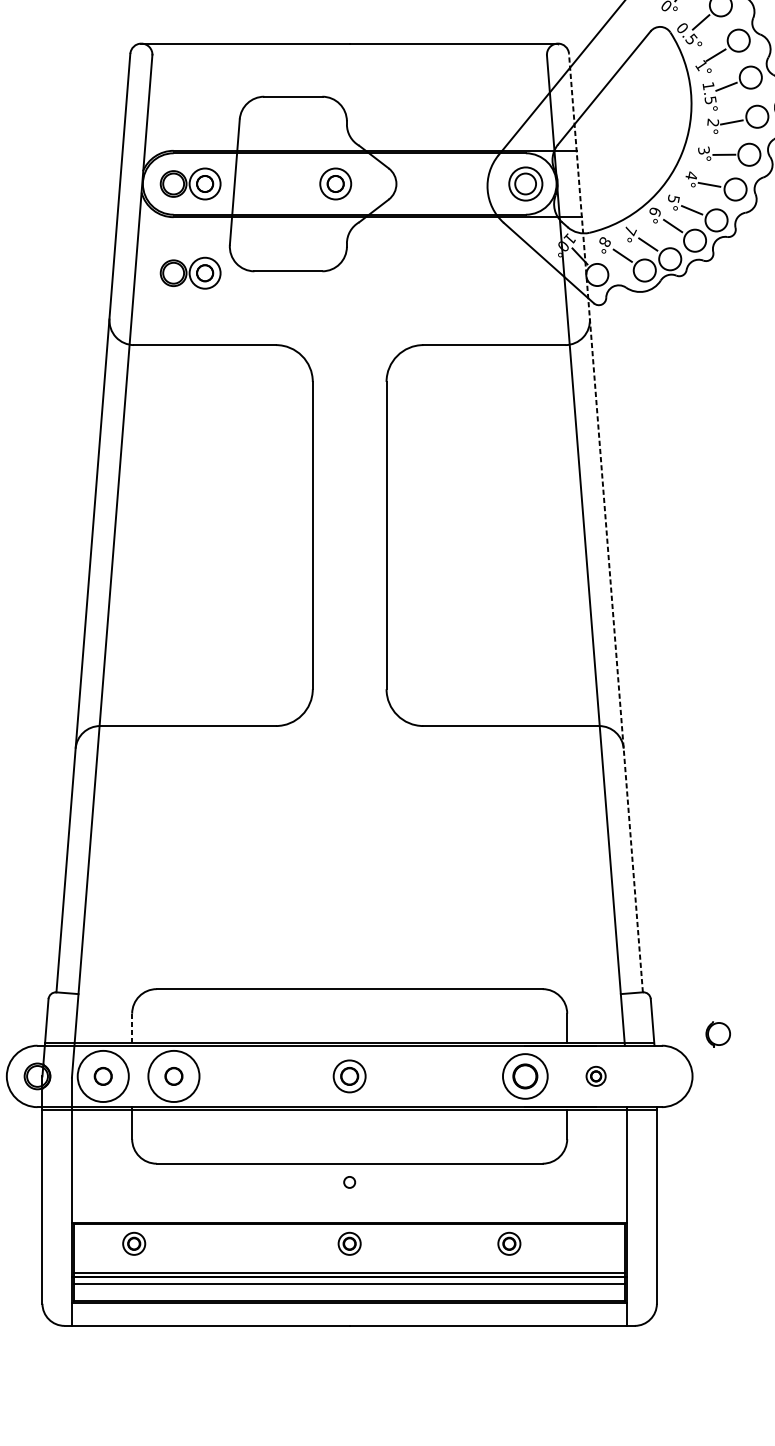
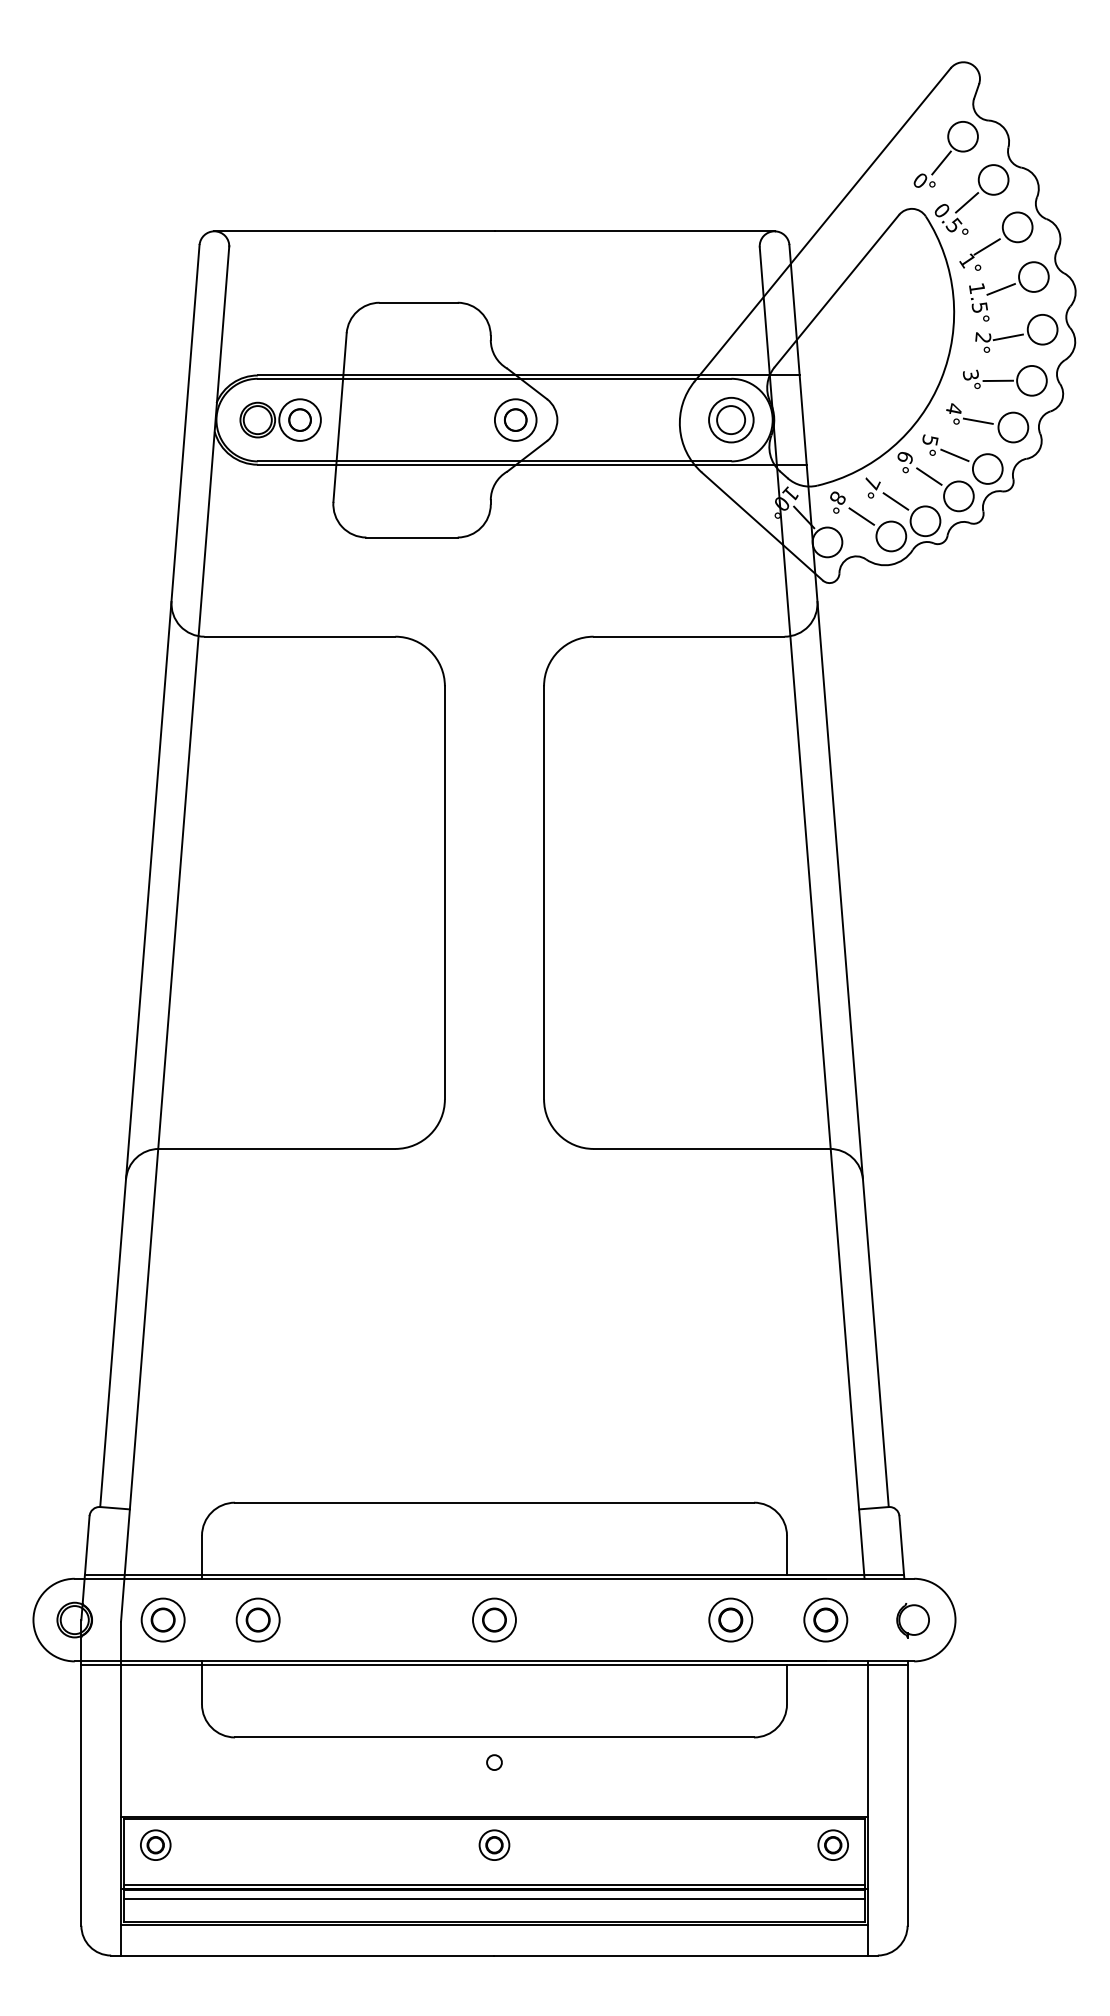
part: (335, 183) -> (515, 419), moved
part: (190, 272) -> (280, 539), removed
line: (606, 523) -> (839, 876), dashed -> solid
line: (132, 1029) -> (202, 1557), dashed -> solid
part: (717, 1034) -> (912, 1620), moved
circle: (102, 1075) -> (162, 1619), size x0.62
circle: (173, 1075) -> (257, 1619), size x0.62
part: (525, 1075) -> (730, 1619), size x0.71
part: (595, 1075) -> (825, 1619), size x1.67
part: (134, 1243) -> (155, 1844), moved
part: (508, 1243) -> (832, 1844), moved

